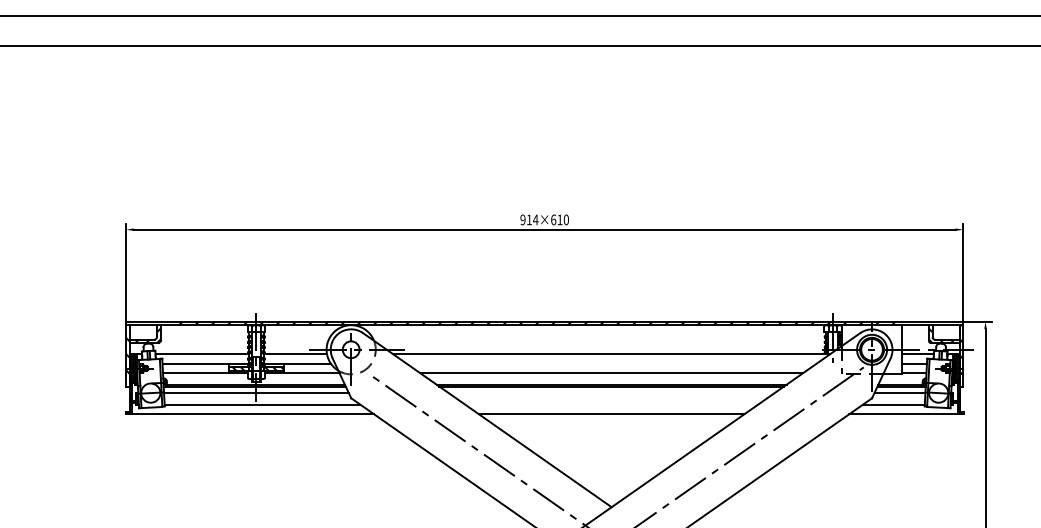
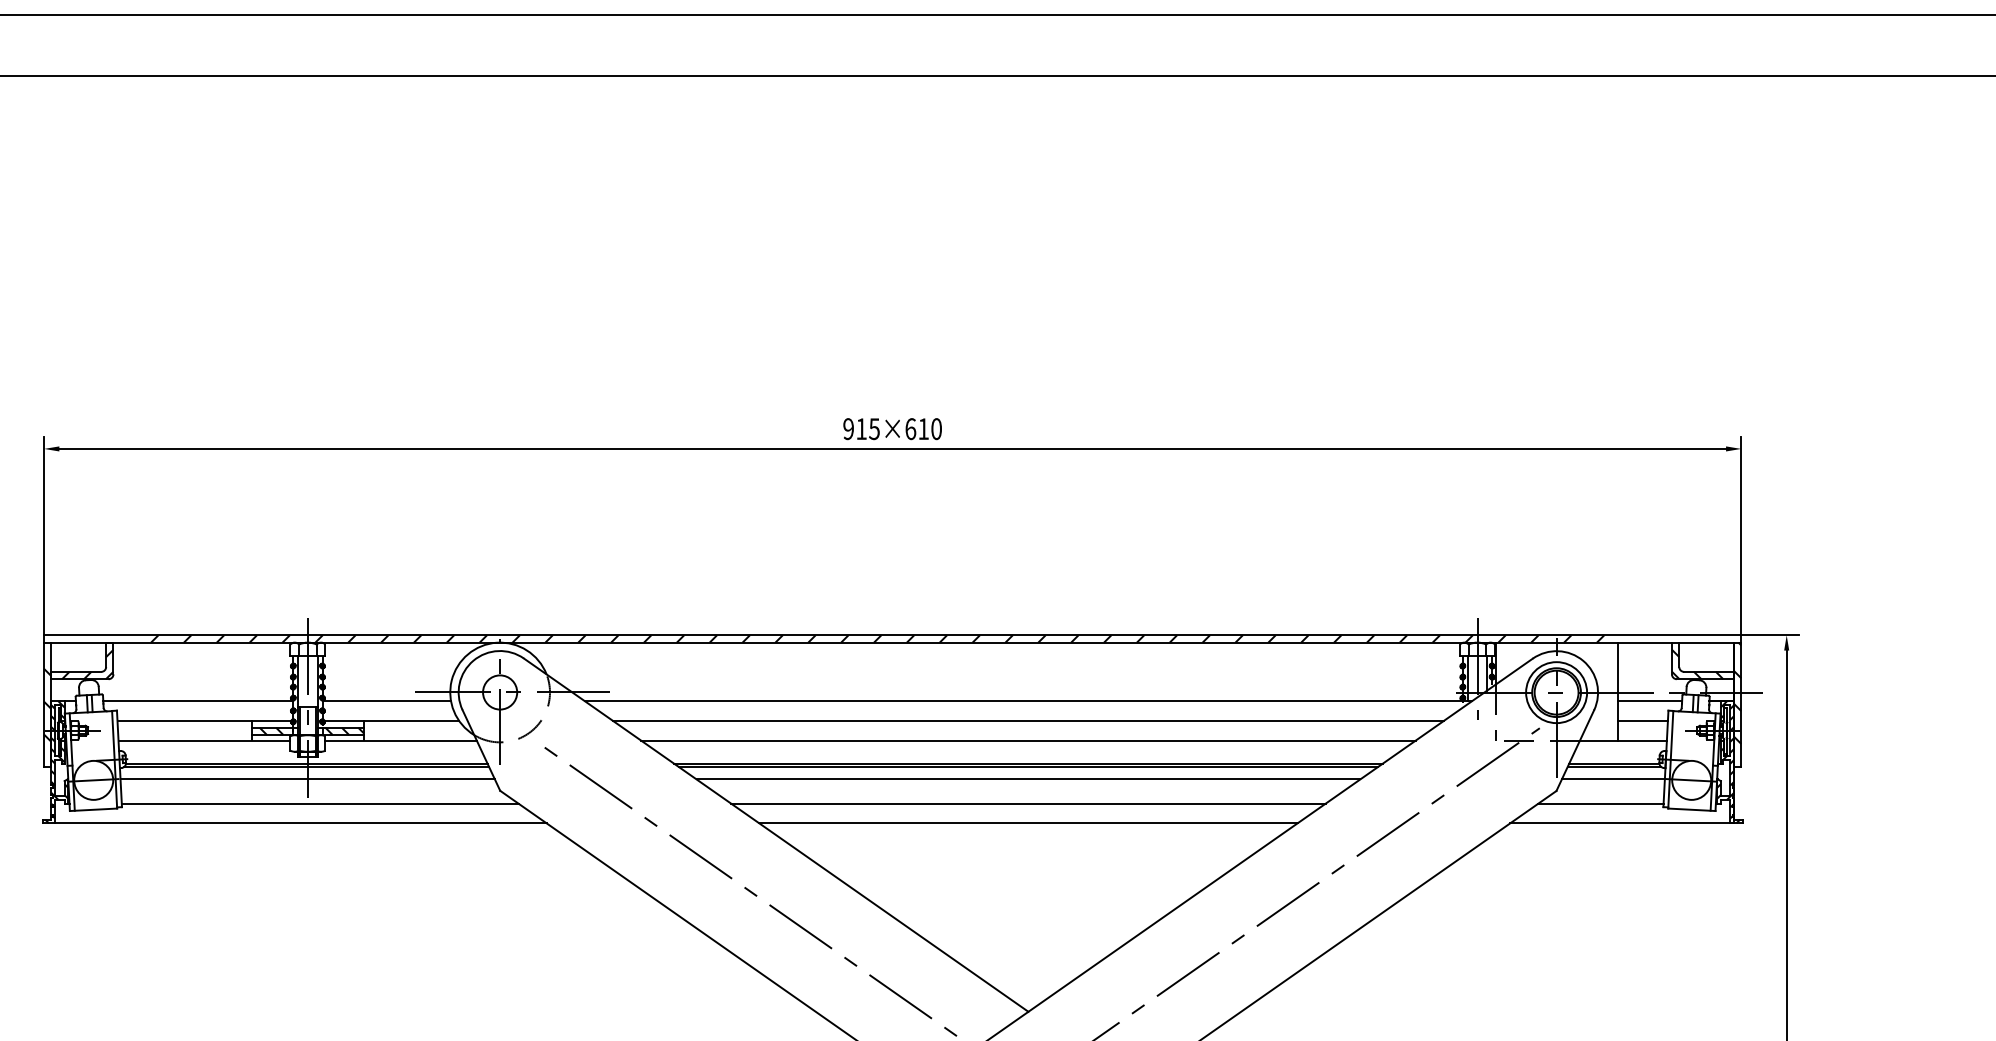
text: (535, 219) -> (873, 428), 914×610 -> 915×610
line: (611, 363) -> (1028, 720), added
line: (611, 392) -> (1028, 779), added
line: (611, 404) -> (1028, 803), added

